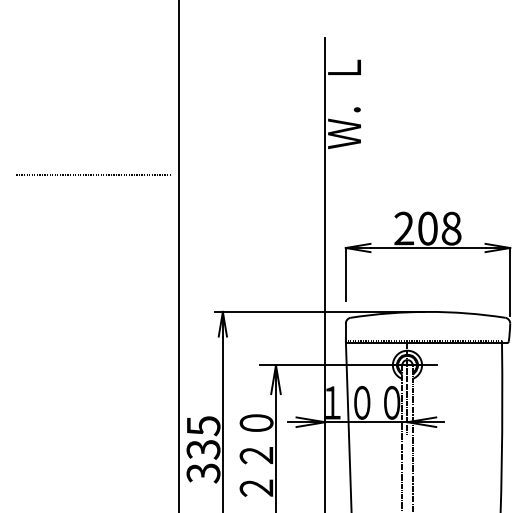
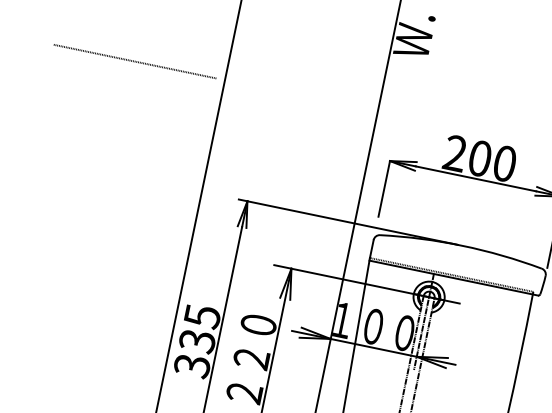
line: (93, 174) -> (135, 60), moved
text: (451, 228) -> (504, 163), 208 -> 200

